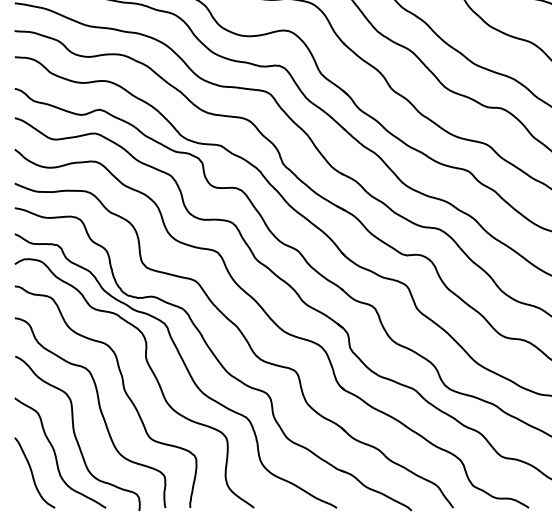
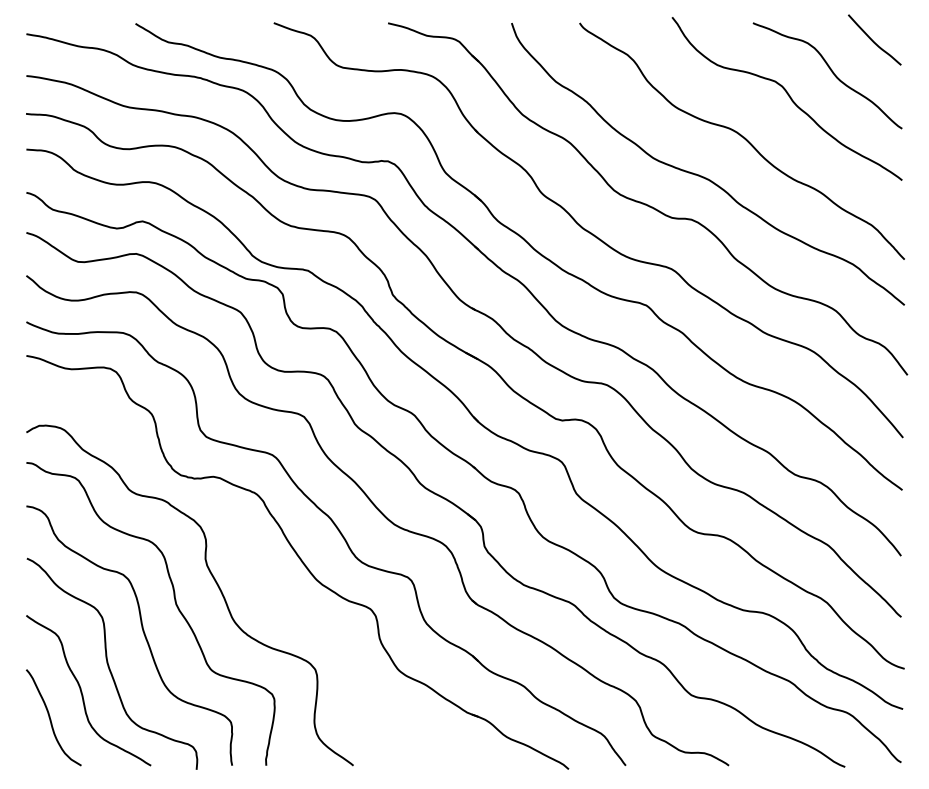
curve: (184, 365) -> (258, 571), removed

